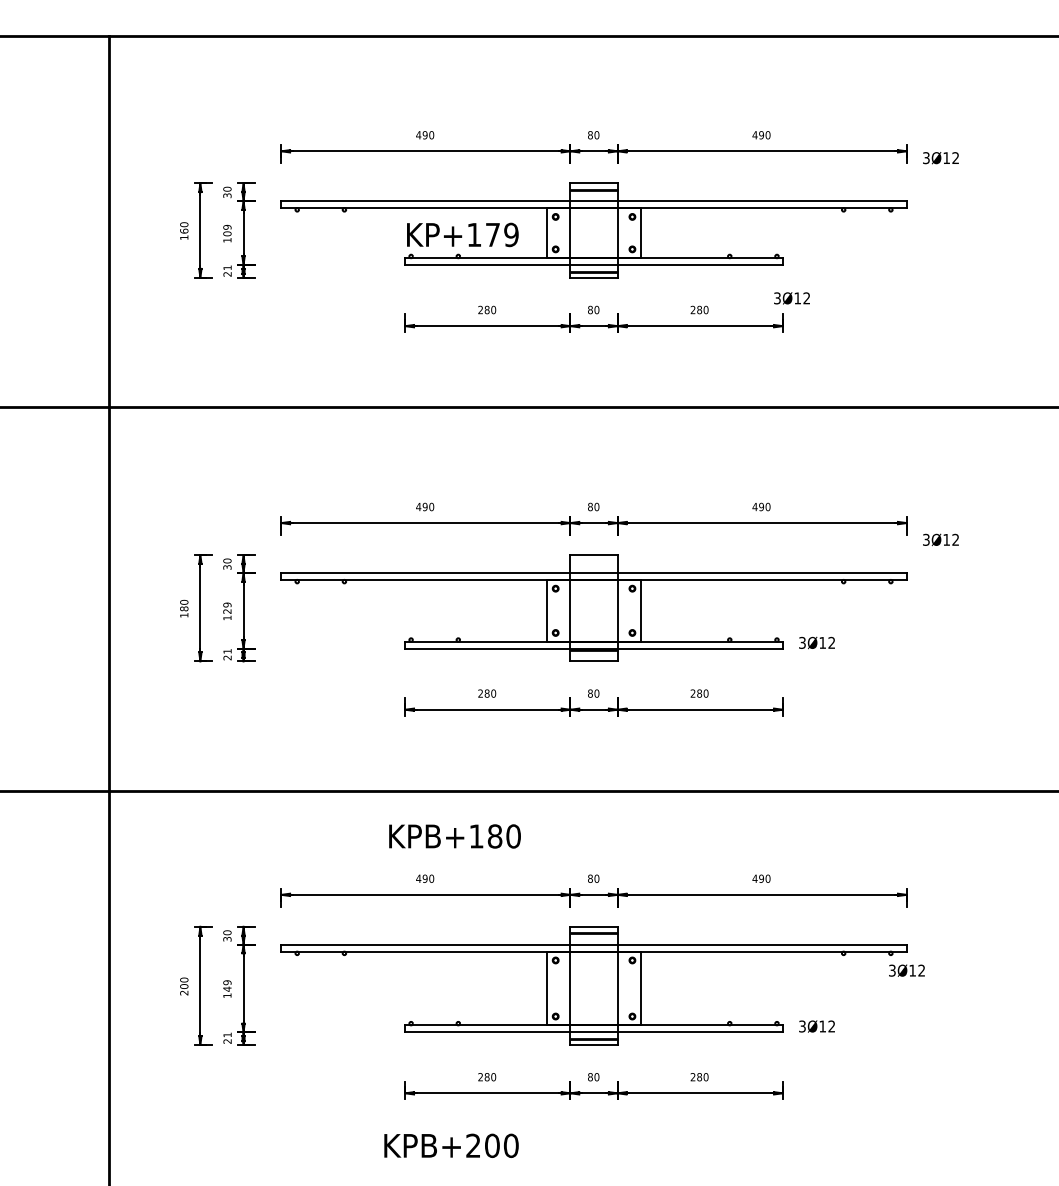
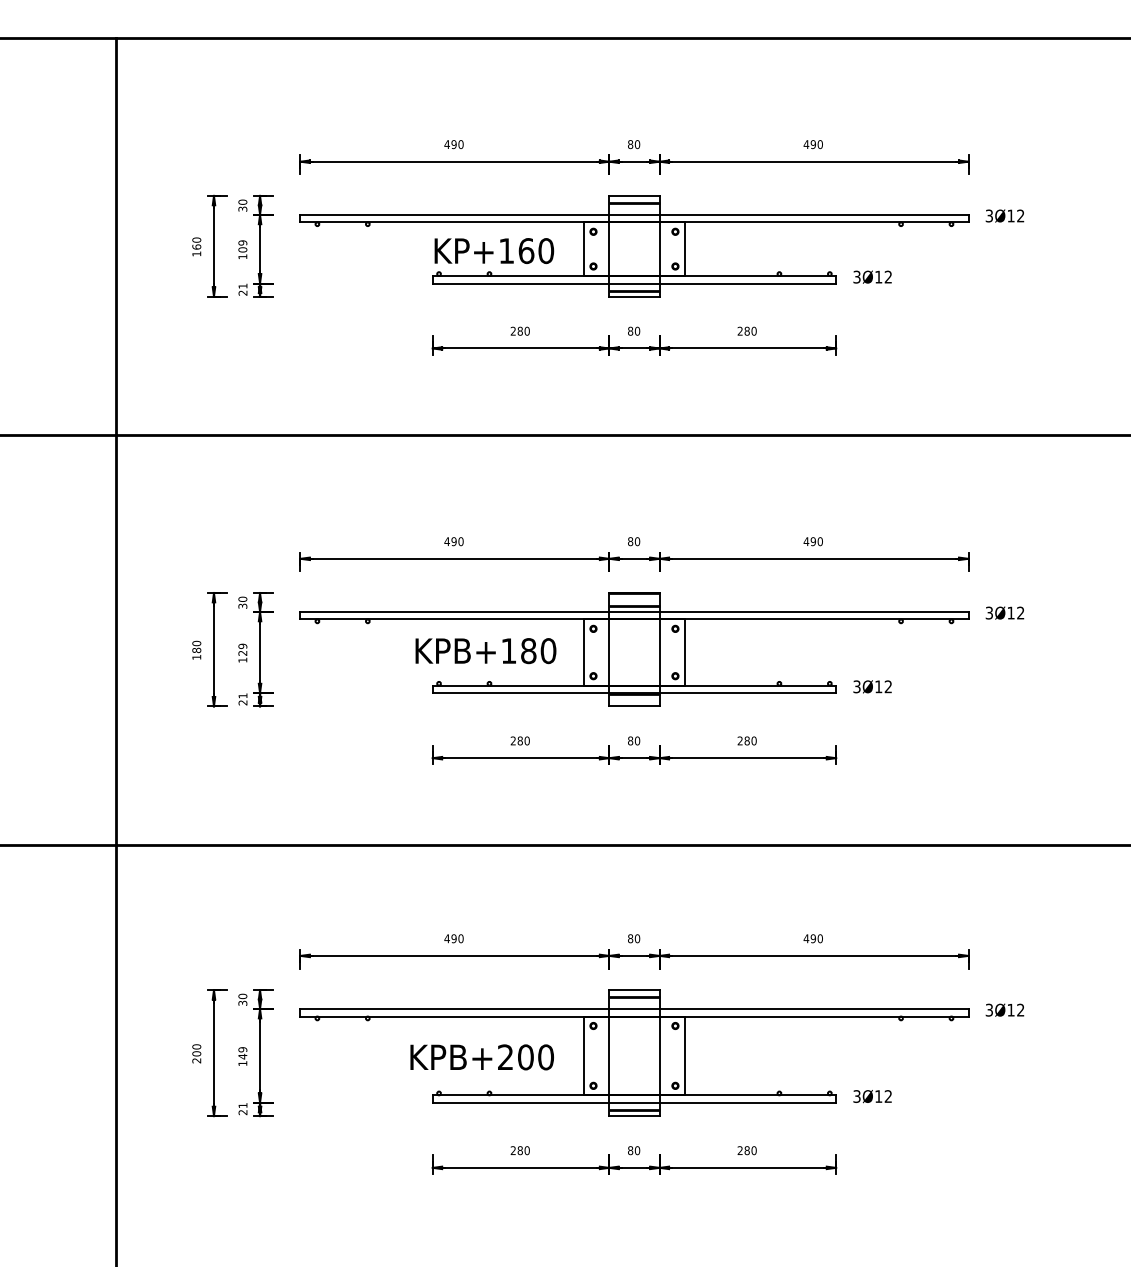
text: (940, 158) -> (1004, 216), moved
text: (501, 234) -> (535, 250), KP+179 -> KP+160
text: (791, 298) -> (872, 277), moved
text: (940, 539) -> (1004, 612), moved
hatch: (593, 561) -> (633, 599), added
text: (454, 836) -> (485, 651), moved
text: (906, 970) -> (1004, 1010), moved
text: (451, 1145) -> (482, 1057), moved

